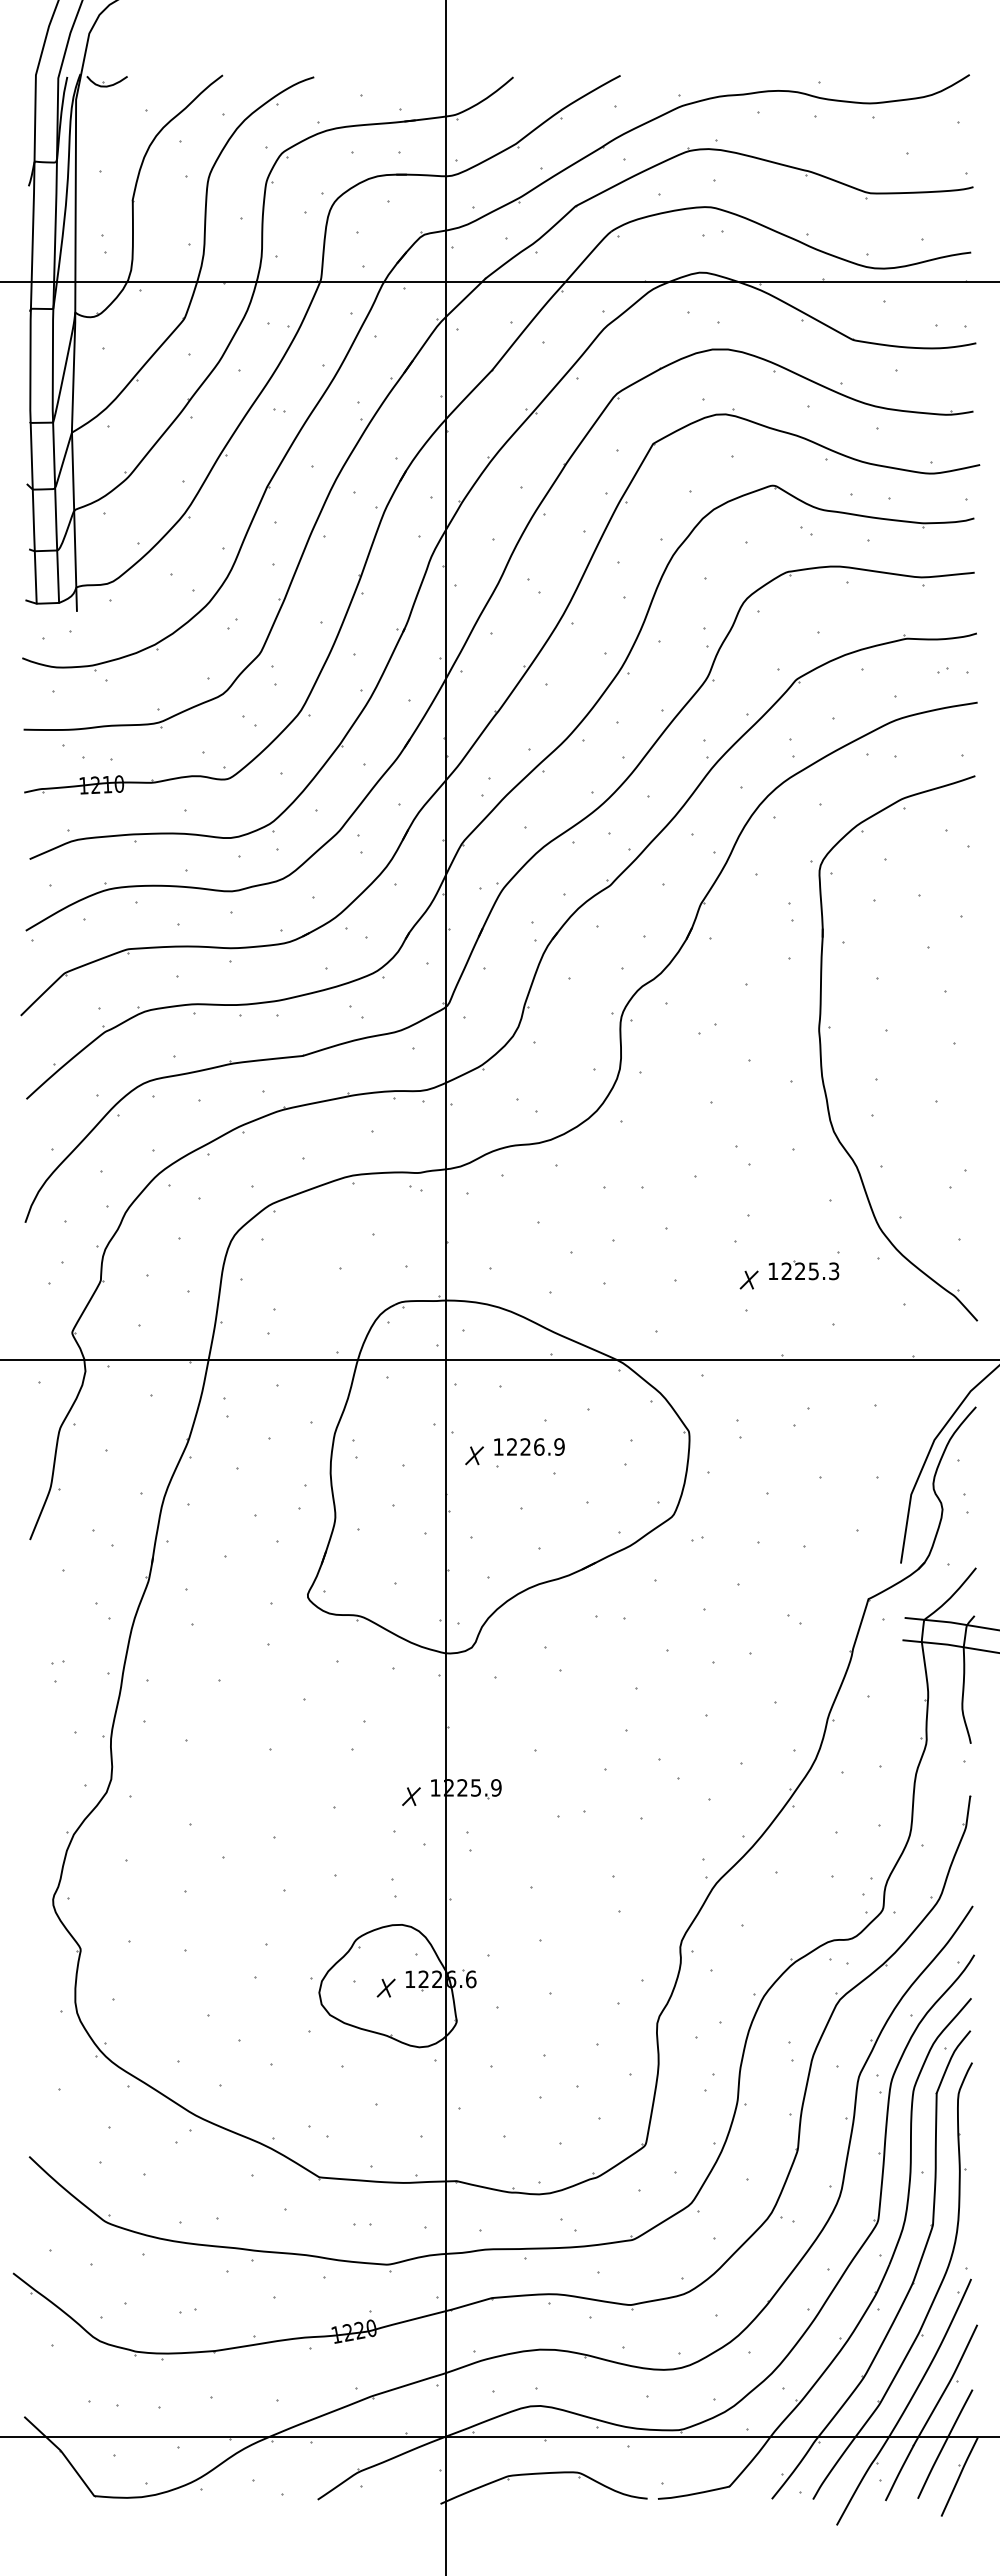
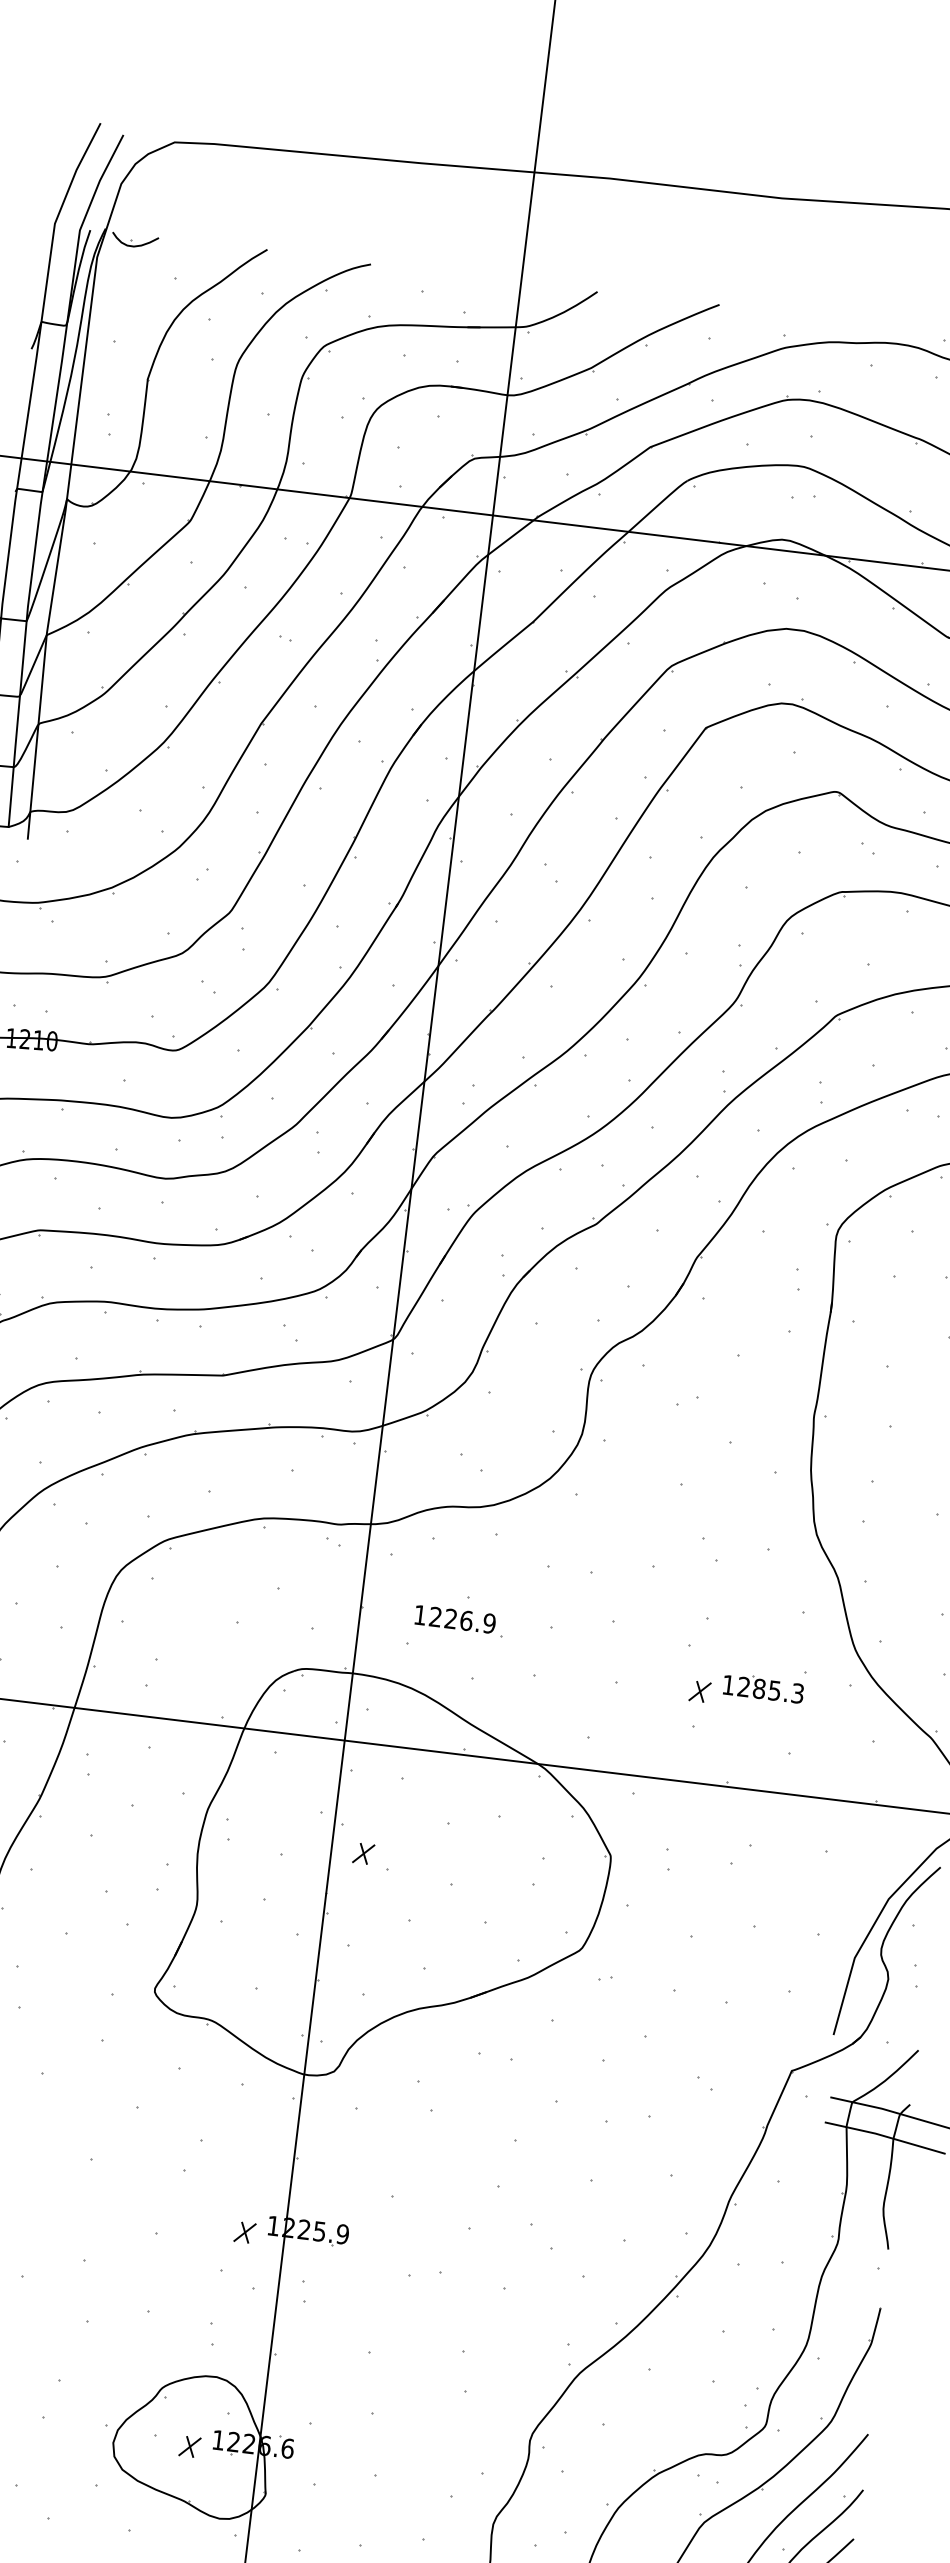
text: (800, 1271) -> (759, 1689), 1225.3 -> 1285.3
text: (529, 1446) -> (455, 1618), moved

